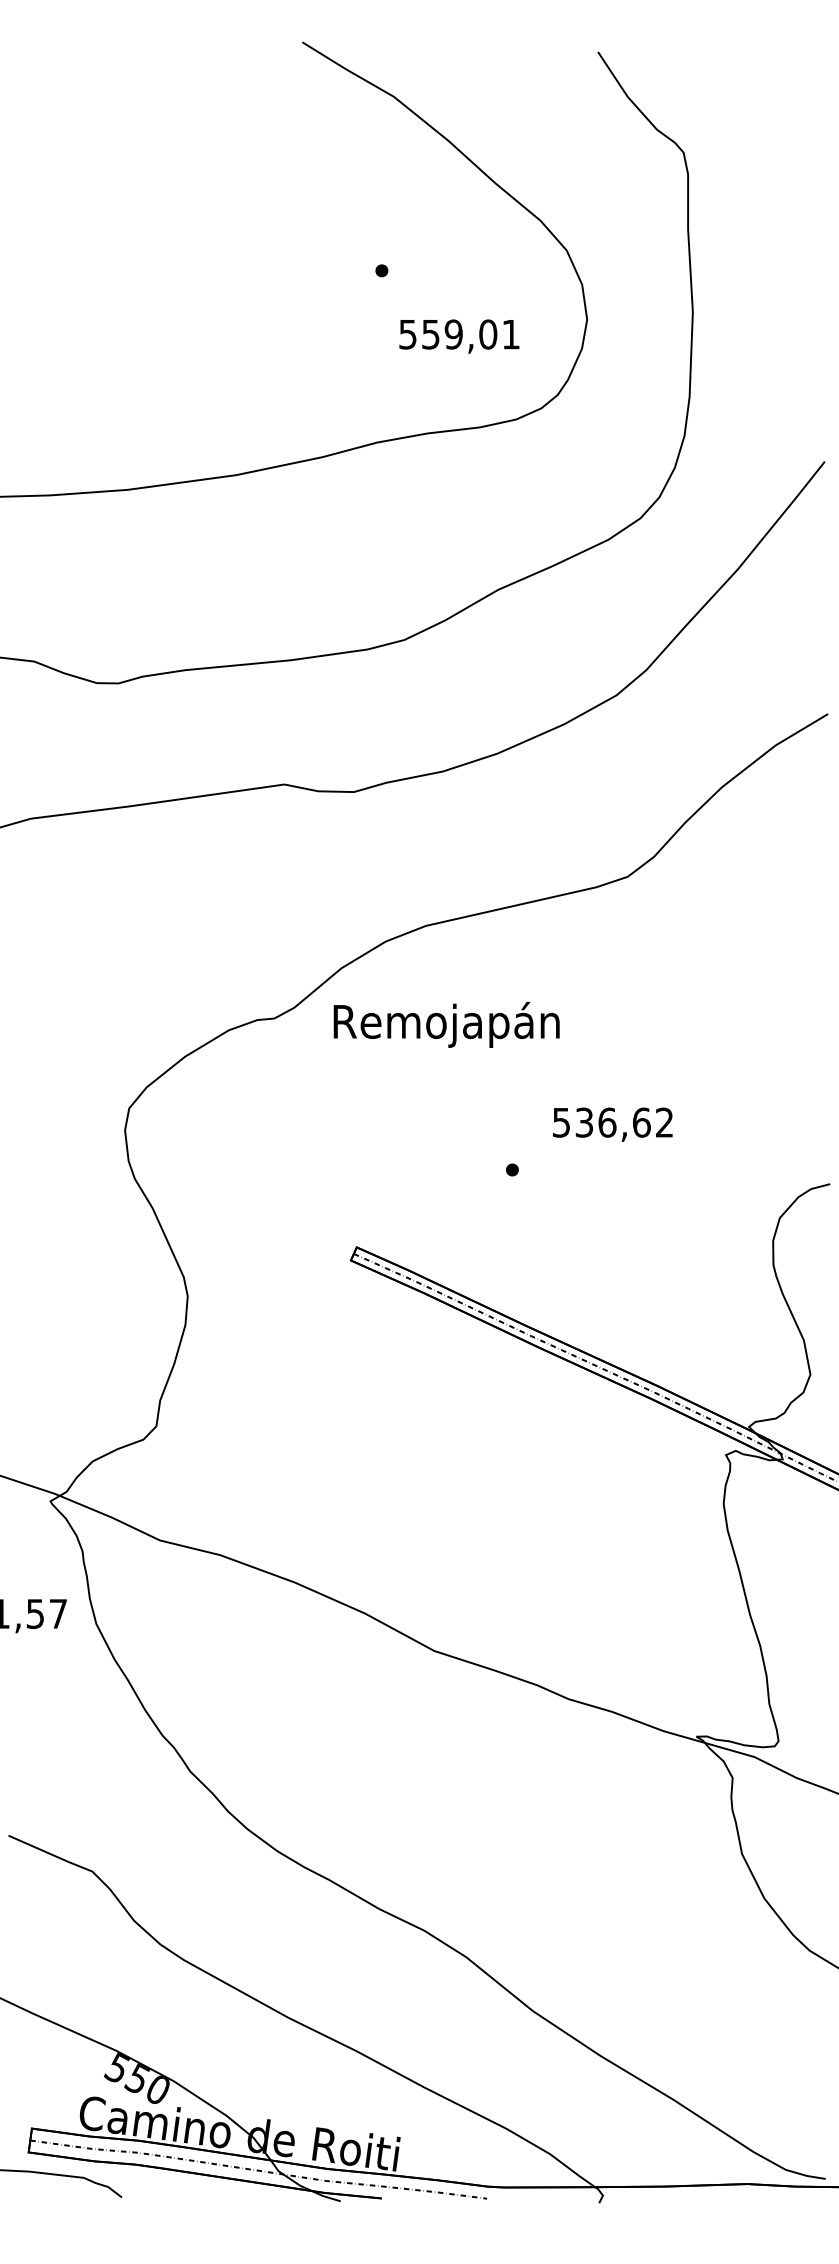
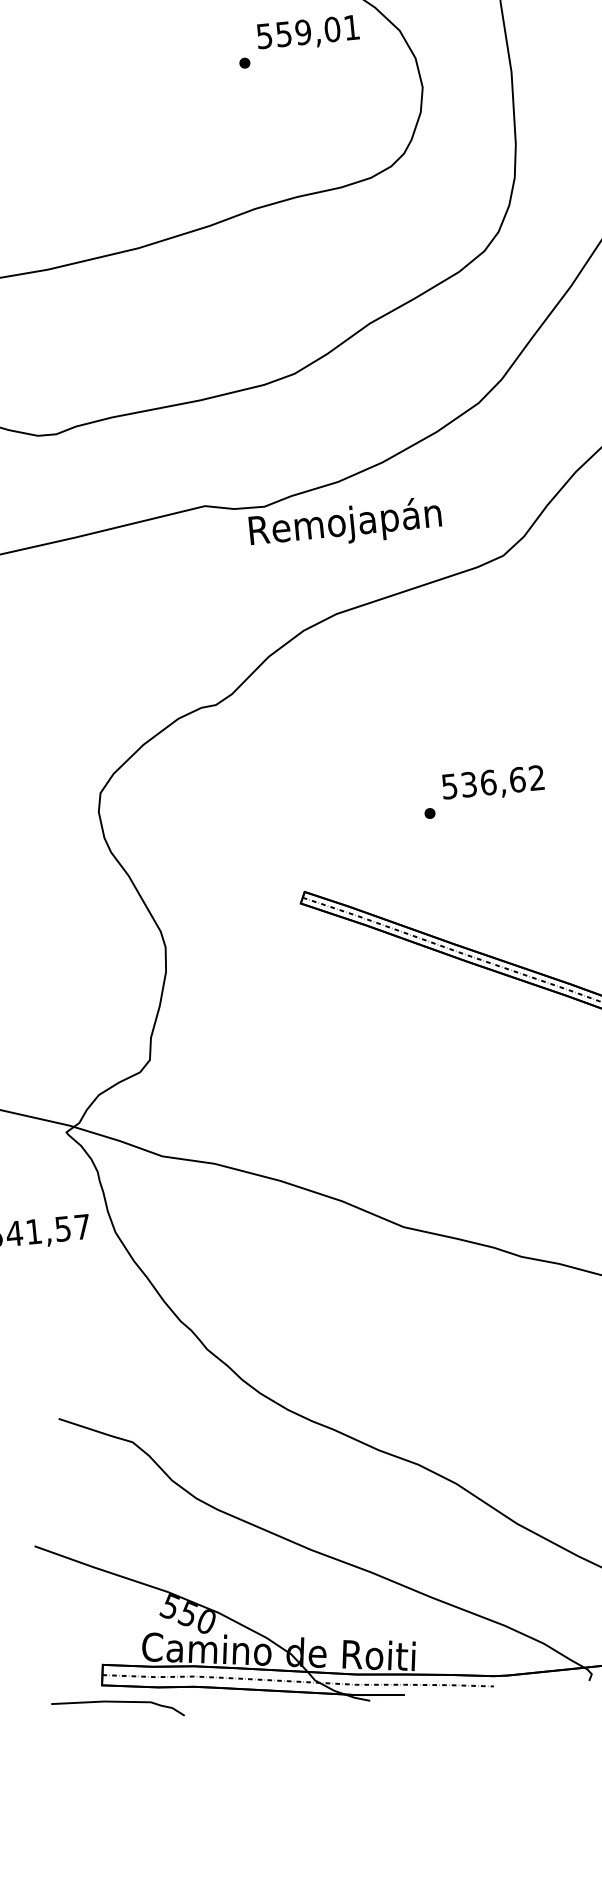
text: (459, 336) -> (308, 33), moved
text: (446, 1024) -> (345, 523), moved
text: (612, 1124) -> (492, 783), moved

